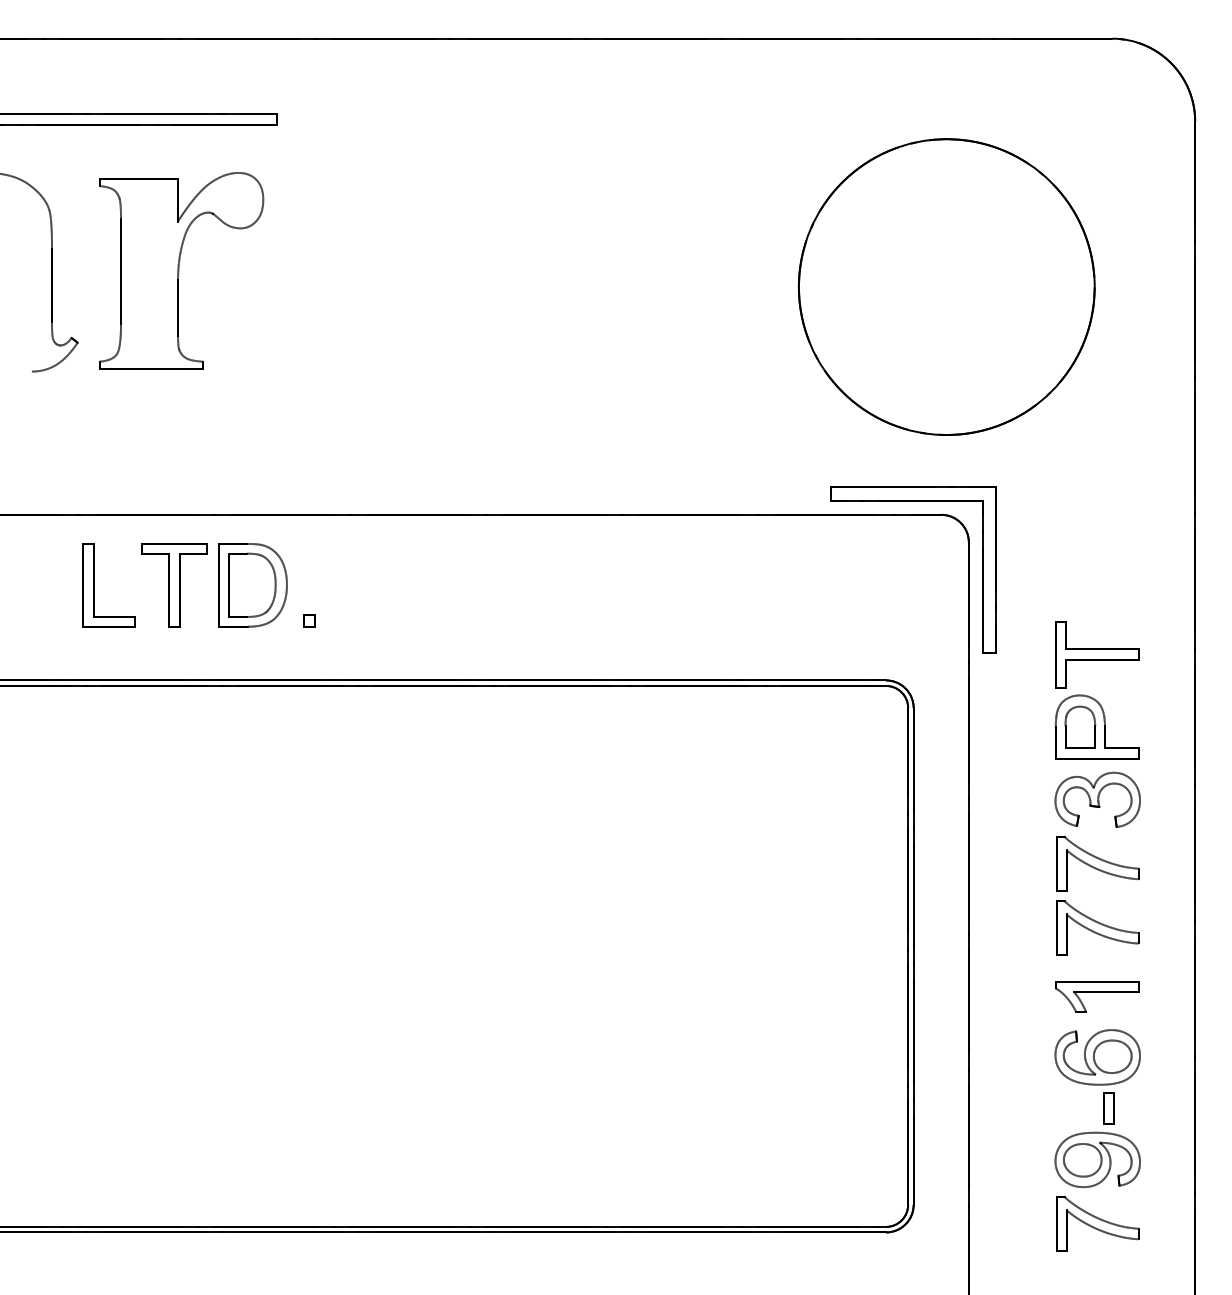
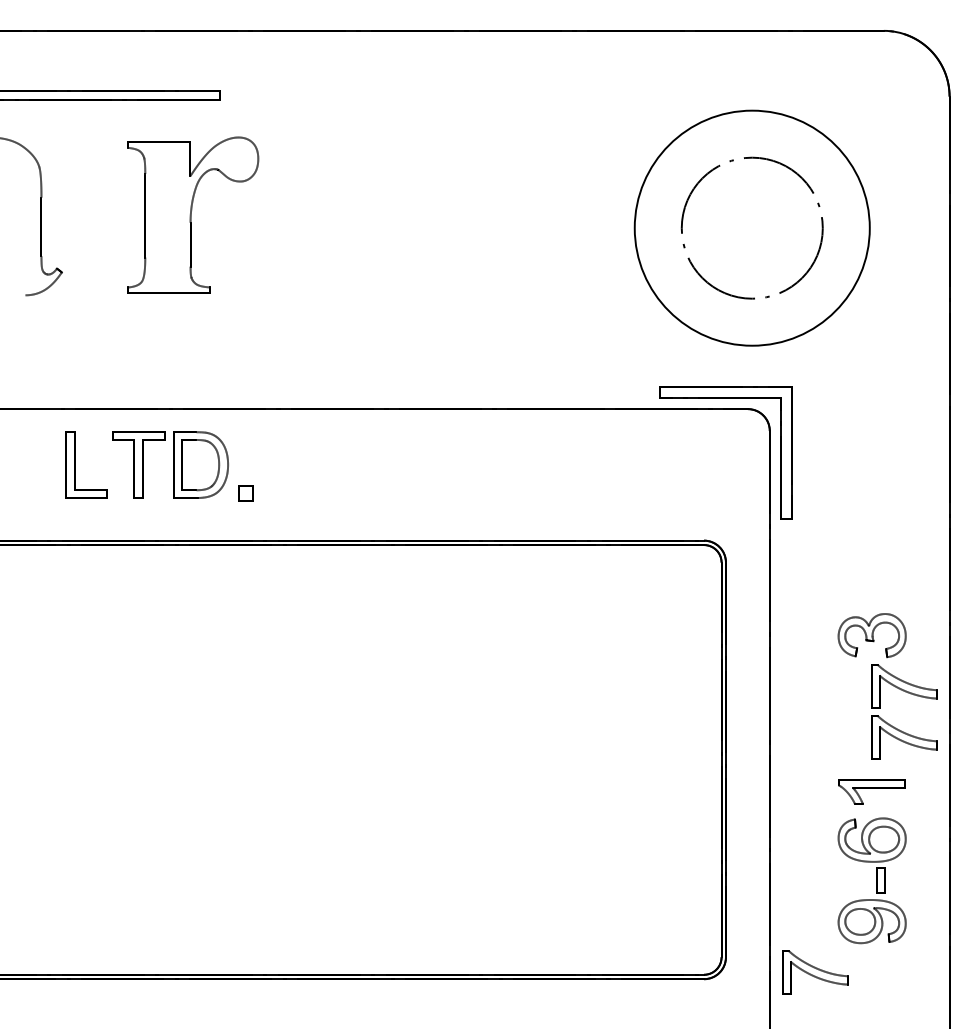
part: (181, 269) -> (193, 214), moved
circle: (945, 286) -> (751, 227), size x0.6
part: (308, 621) -> (245, 493), size x1.6
part: (1094, 697) -> (869, 554), removed
part: (1105, 874) -> (910, 694), moved
part: (1098, 1224) -> (815, 972), moved

